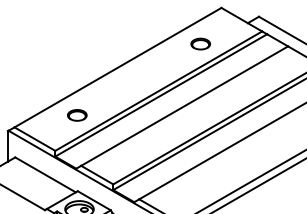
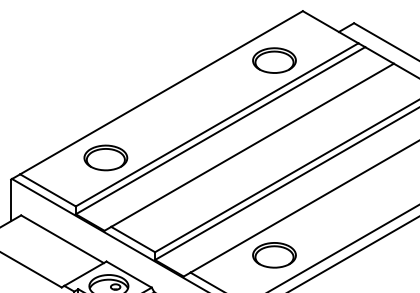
part: (200, 44) -> (274, 60), size x1.67
part: (77, 115) -> (105, 157), size x1.67
part: (200, 186) -> (274, 255), added

